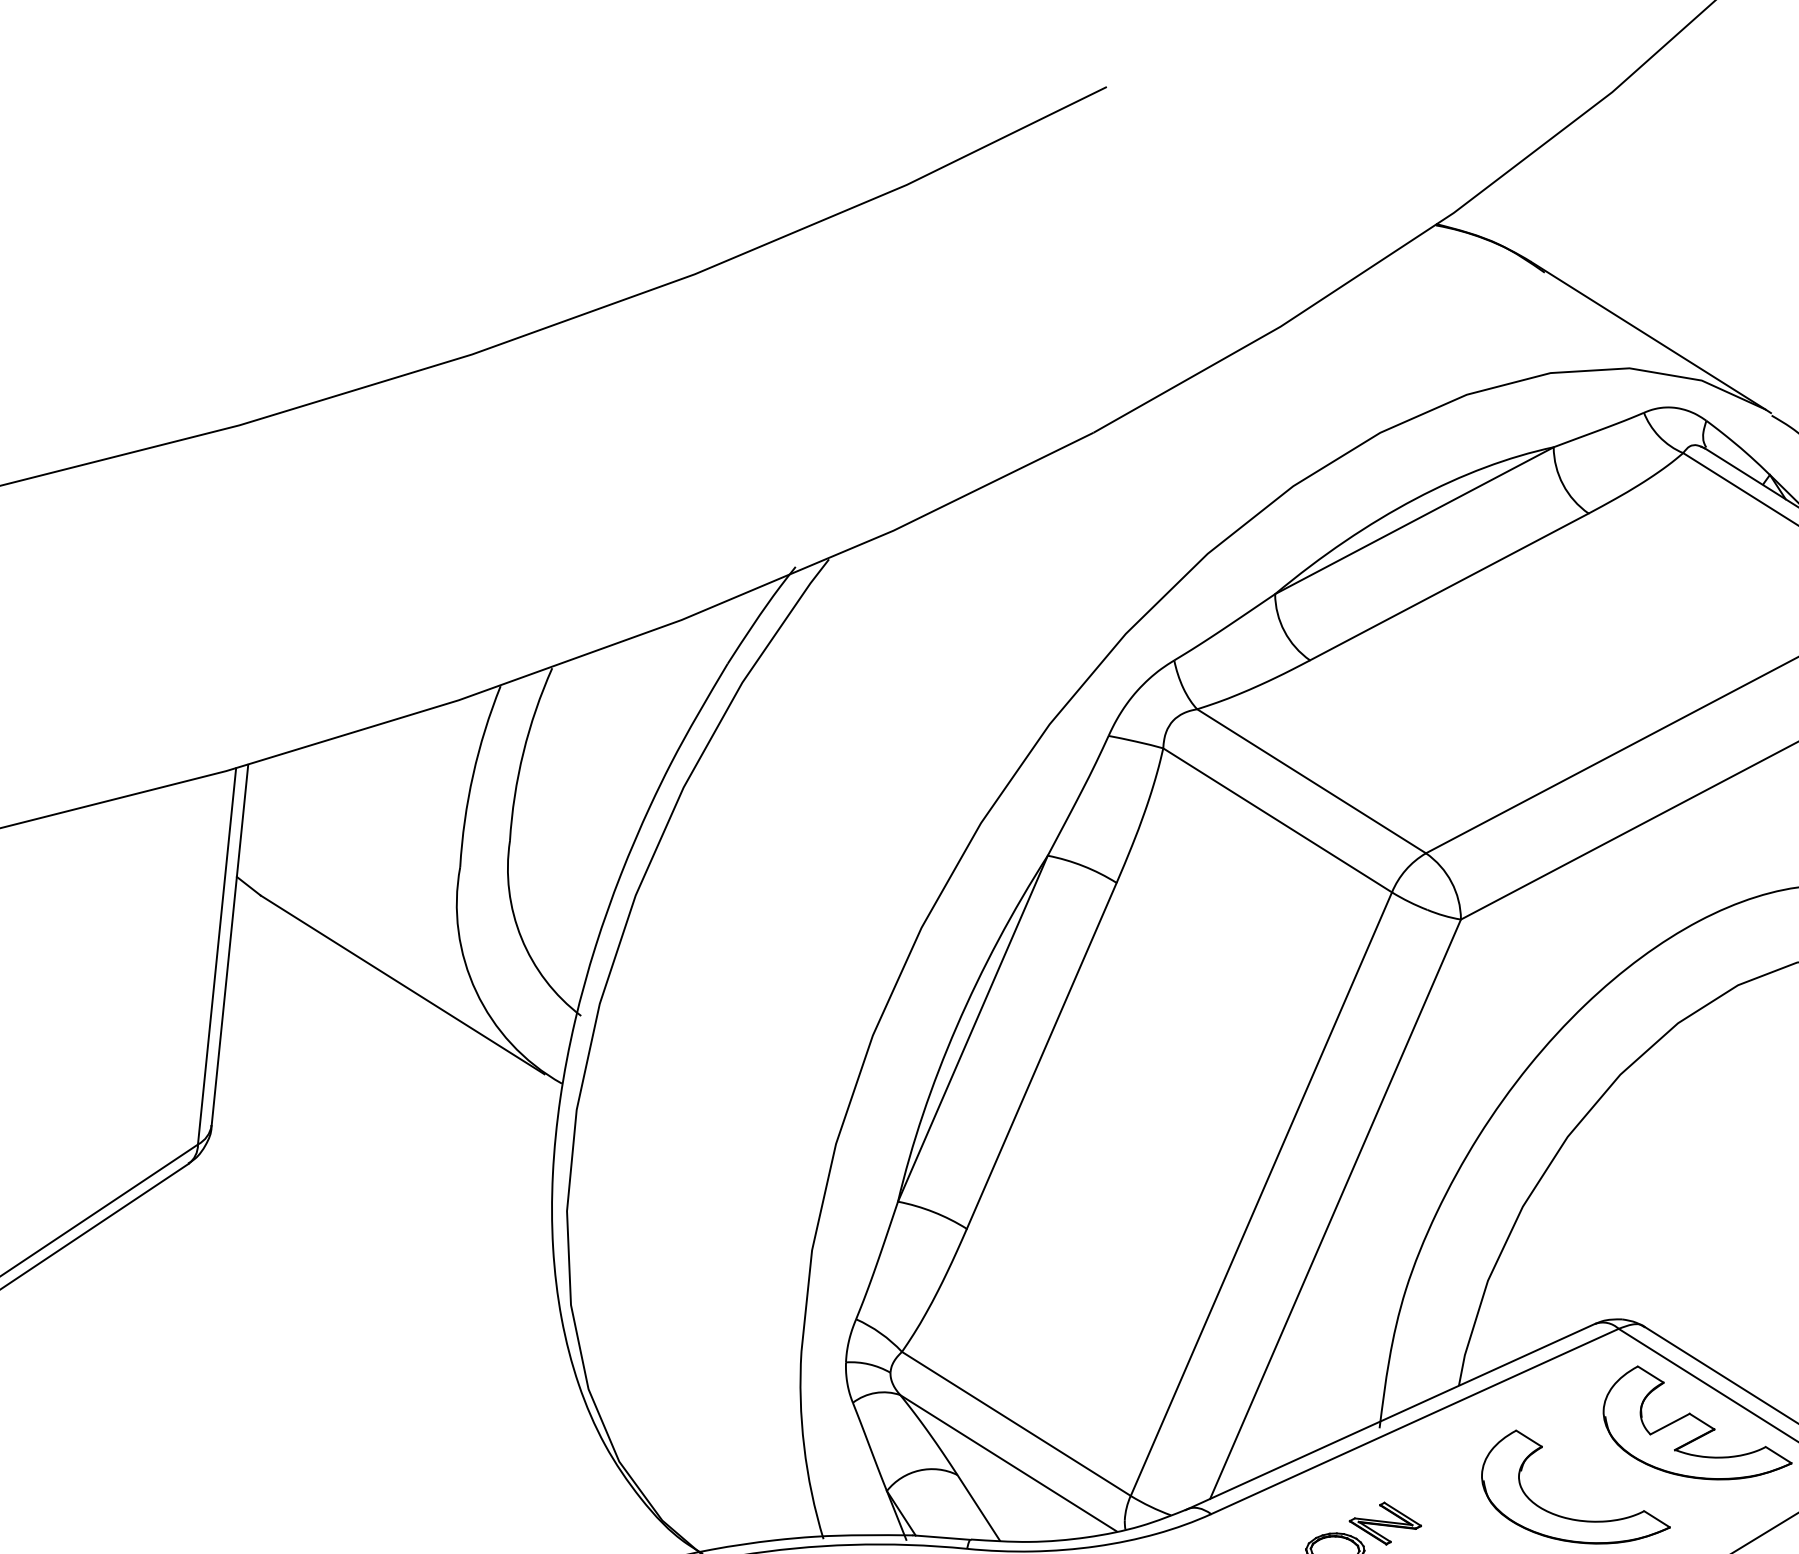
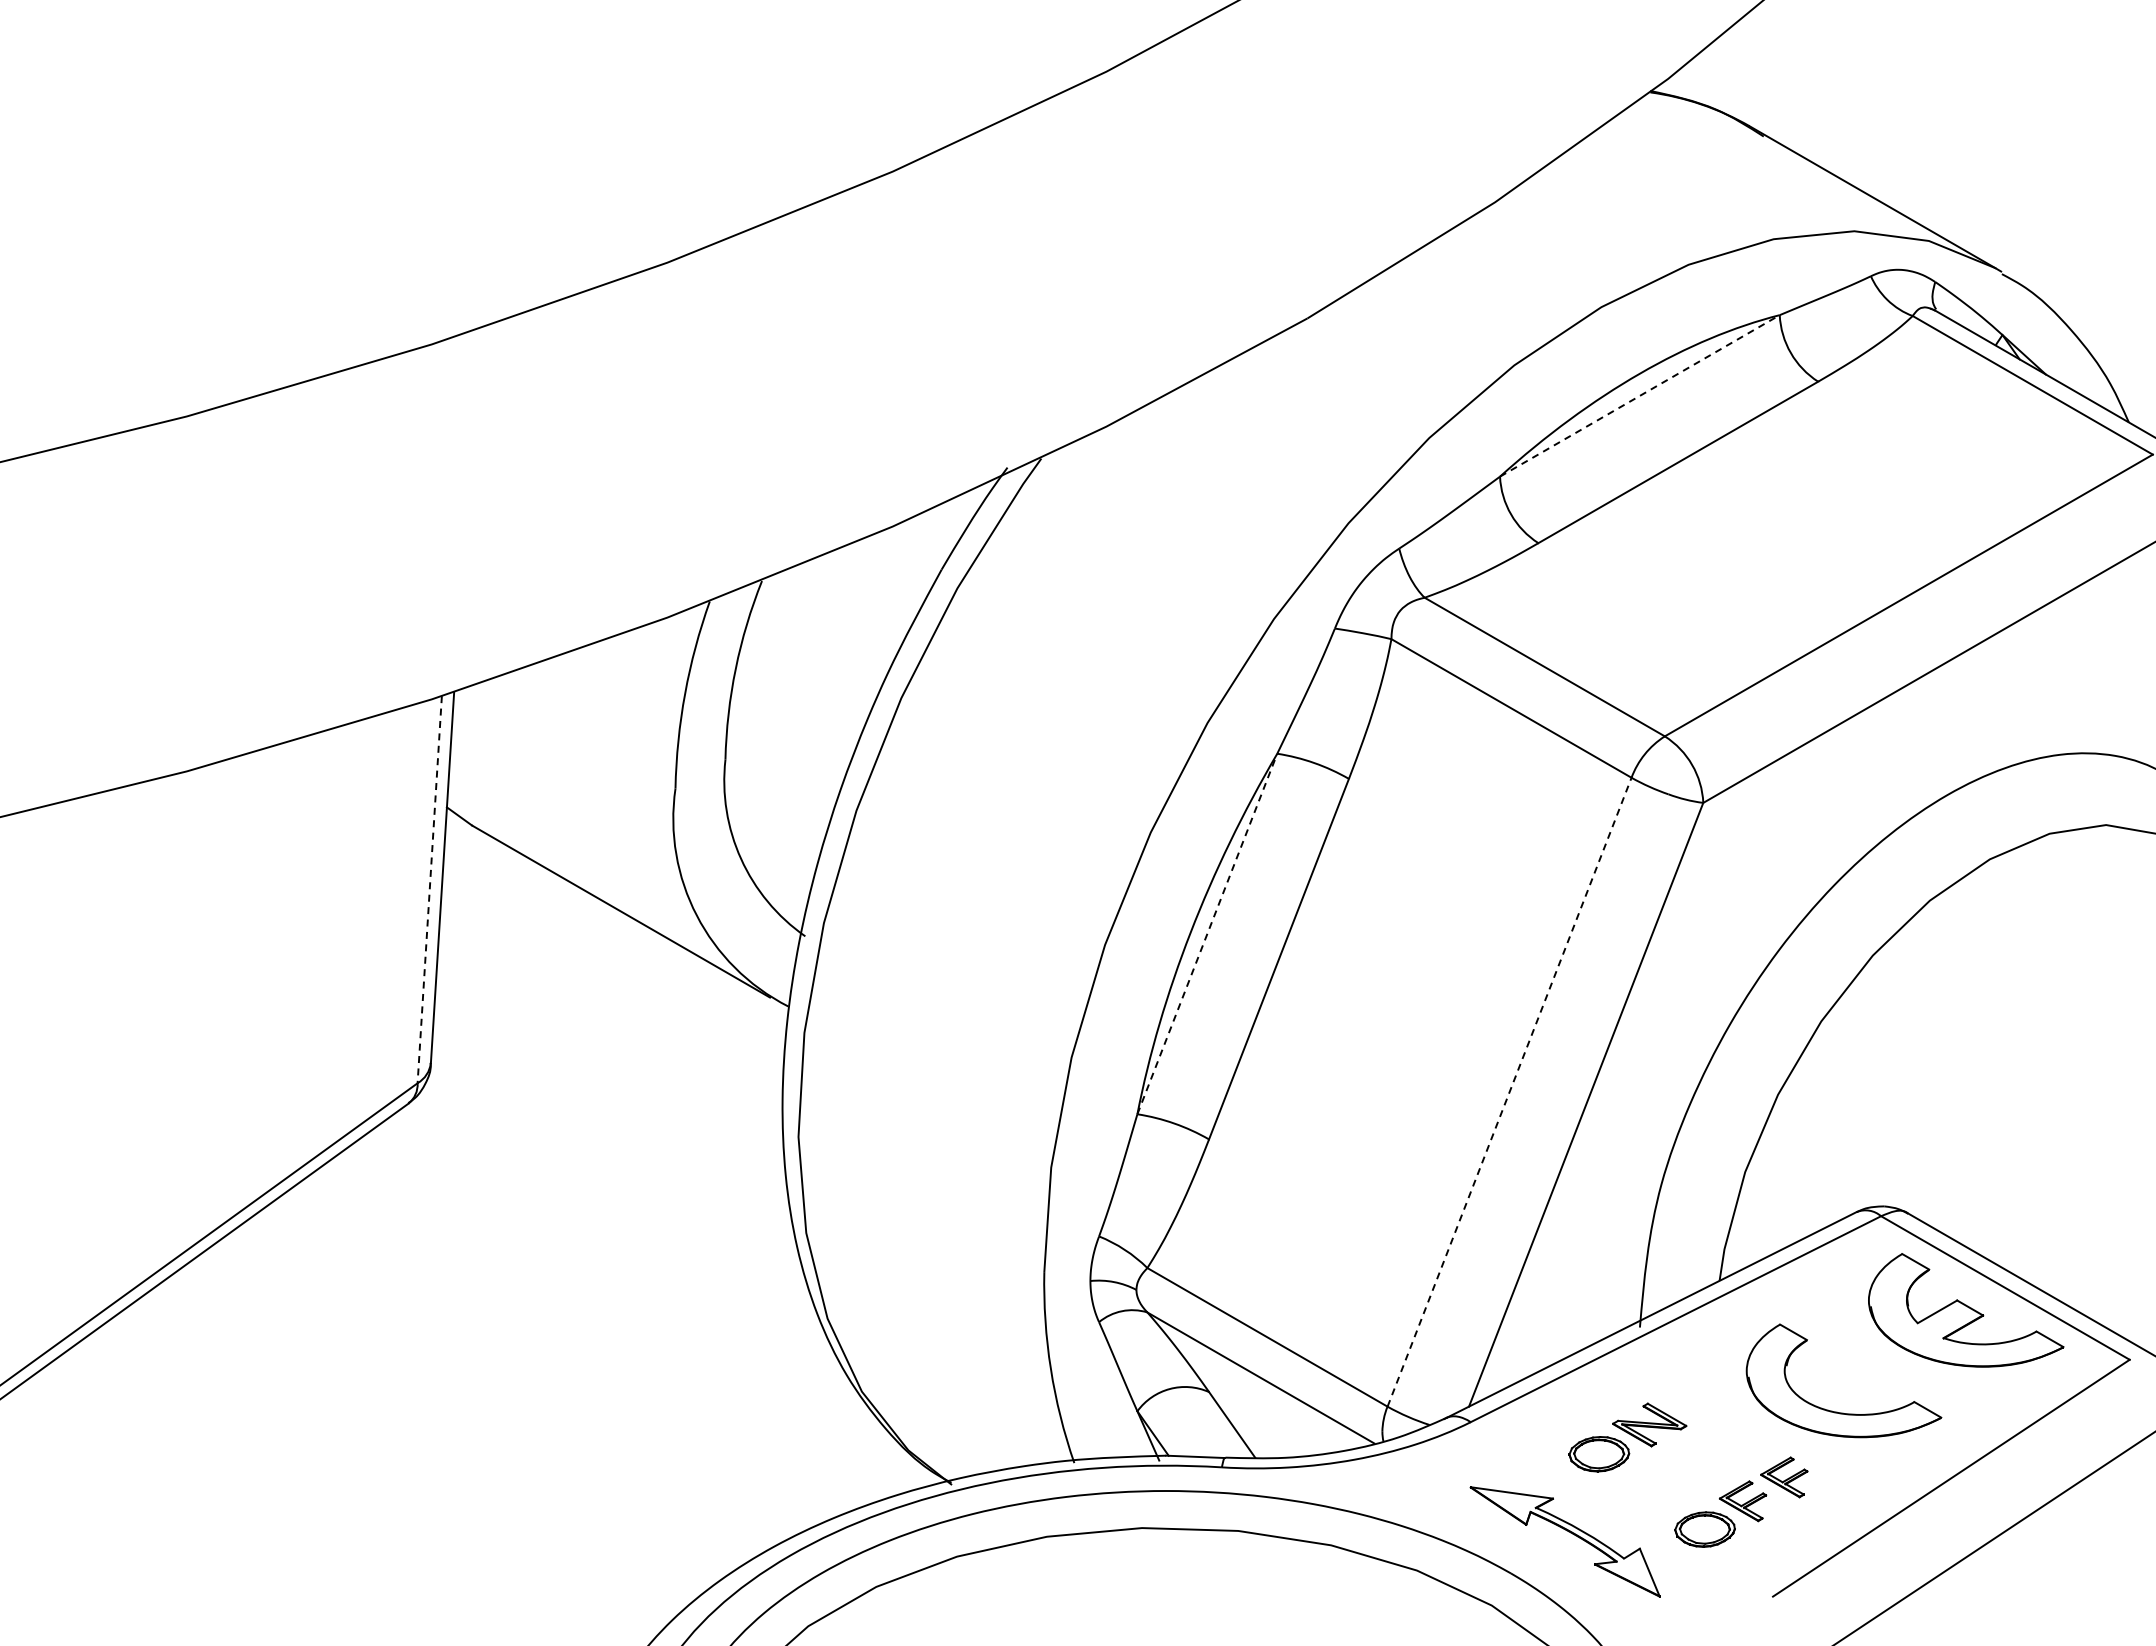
line: (1415, 520) -> (1640, 395), solid -> dashed
line: (216, 956) -> (429, 889), solid -> dashed
line: (973, 1028) -> (1207, 933), solid -> dashed
line: (1261, 1193) -> (1509, 1091), solid -> dashed

